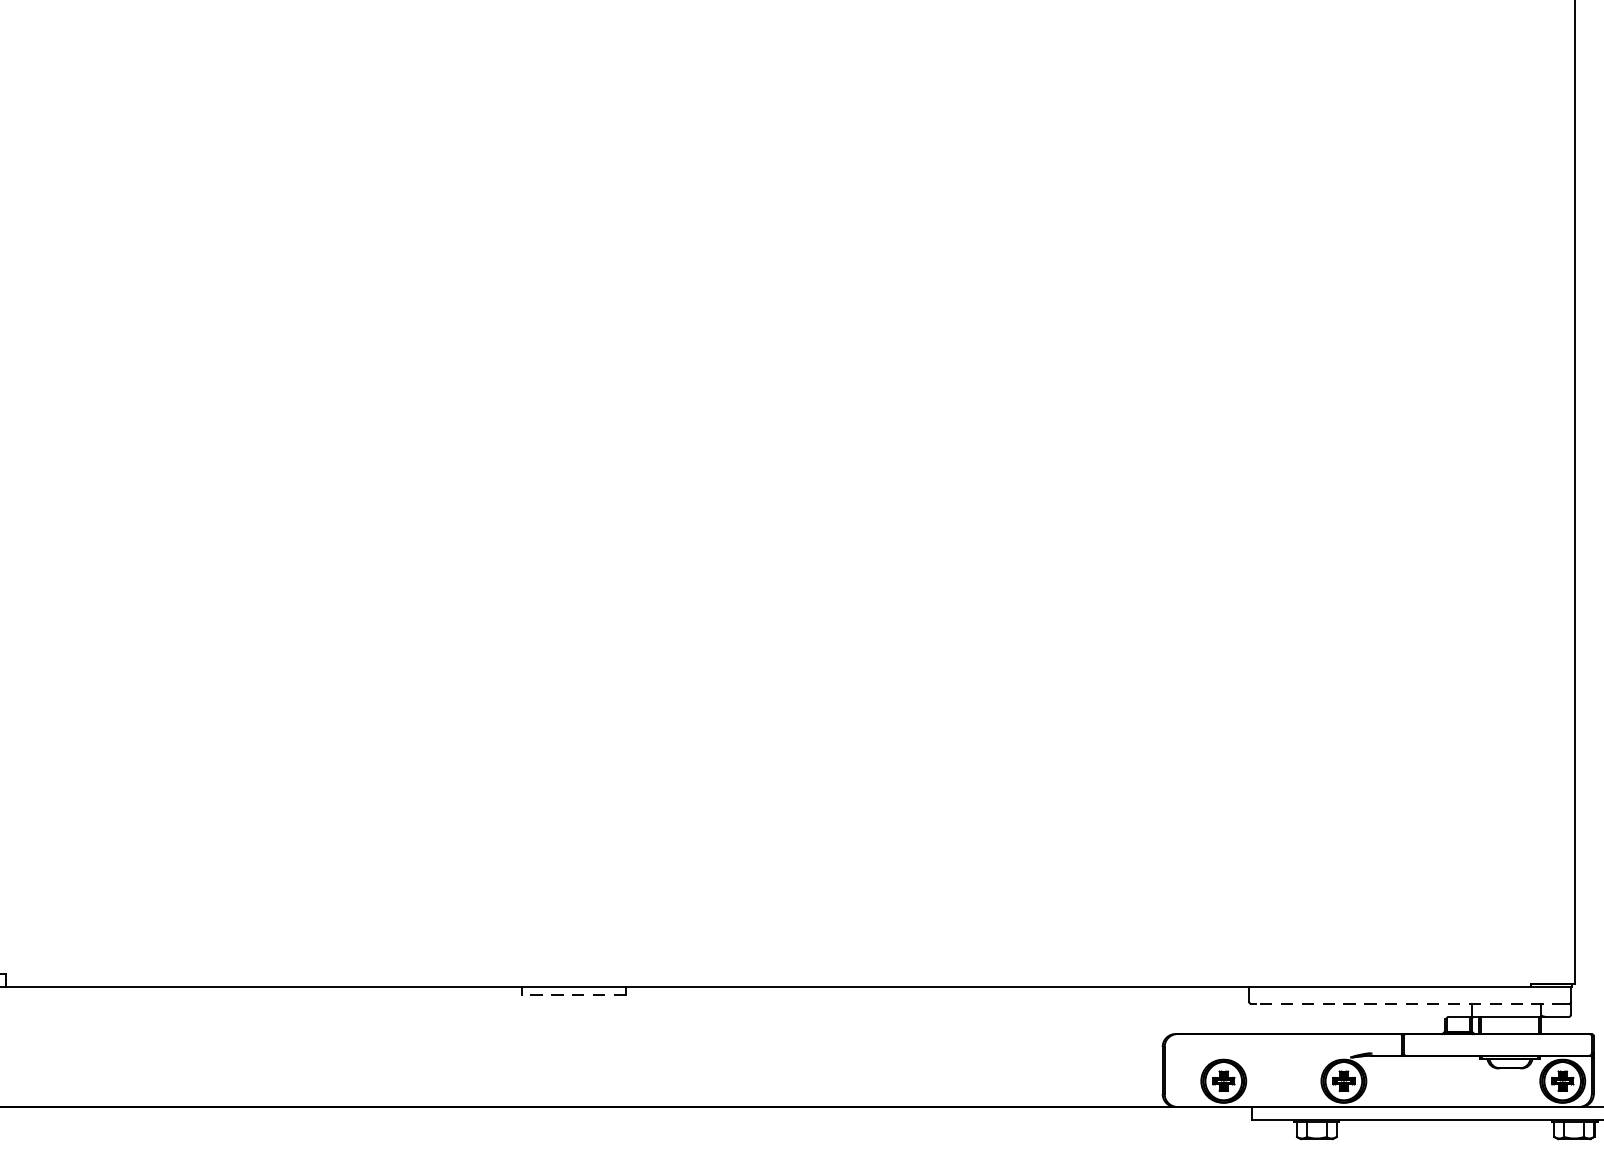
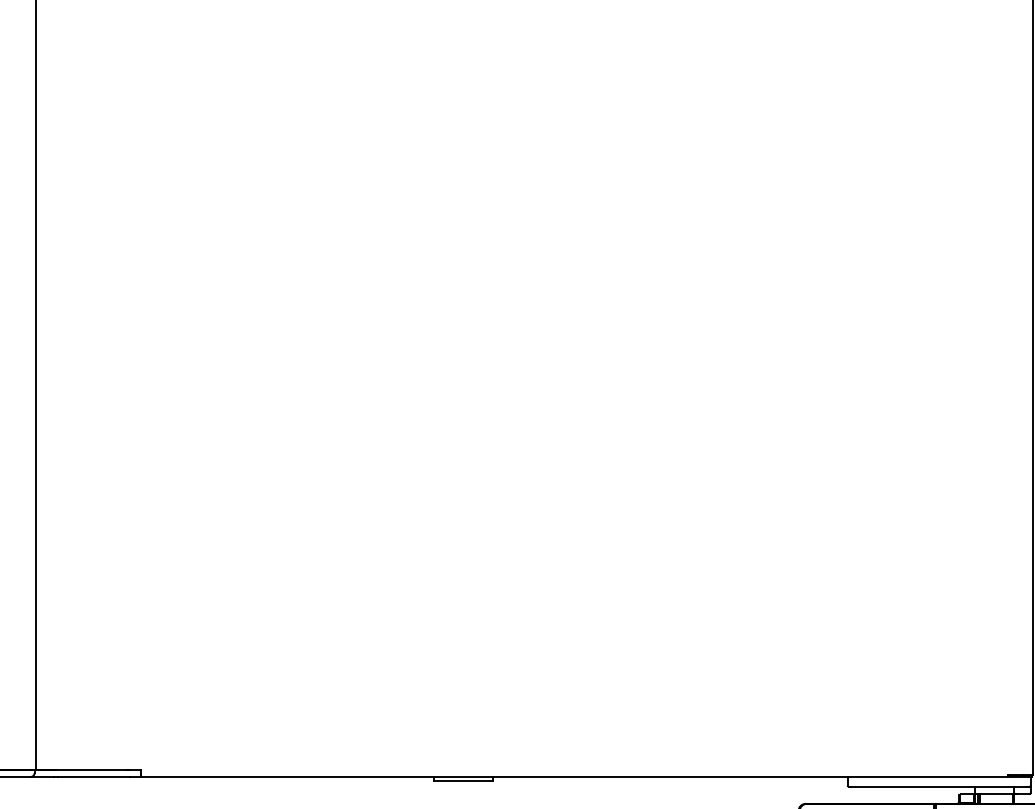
line: (573, 994) -> (463, 781), dashed -> solid
line: (1410, 1003) -> (939, 786), dashed -> solid

